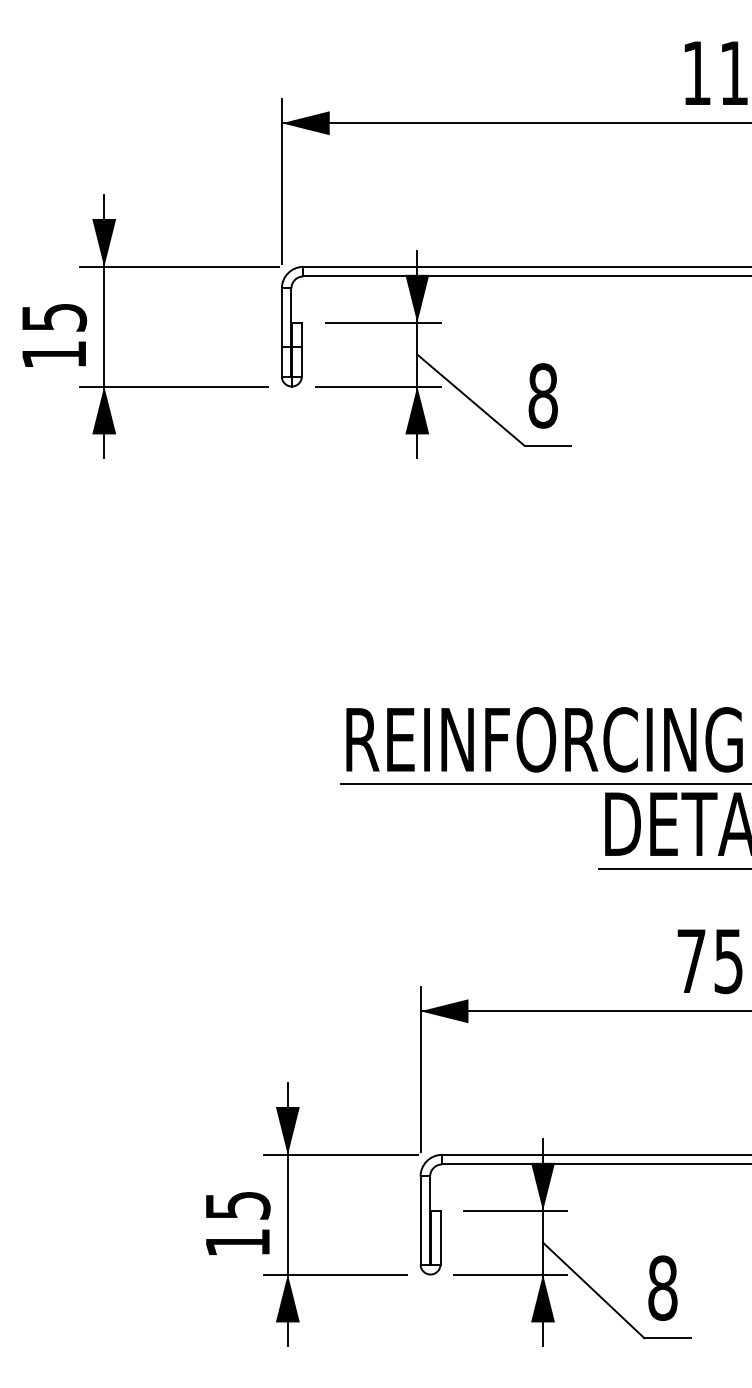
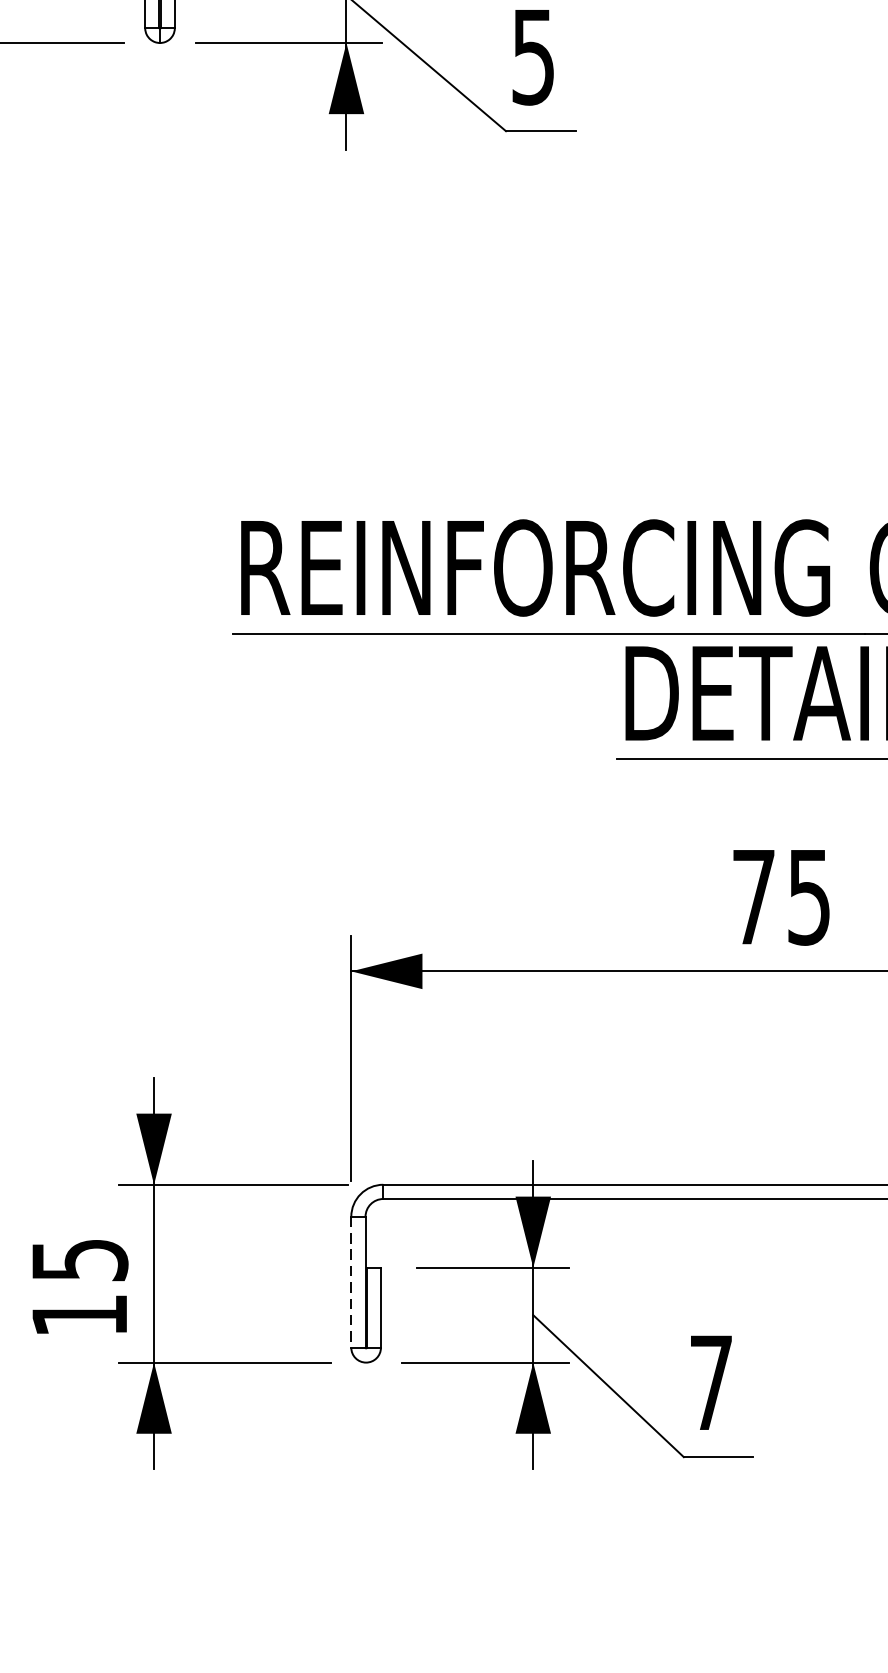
text: (542, 395) -> (532, 56), 8 -> 5
line: (420, 1221) -> (351, 1283), solid -> dashed
text: (662, 1287) -> (710, 1381), 8 -> 7

